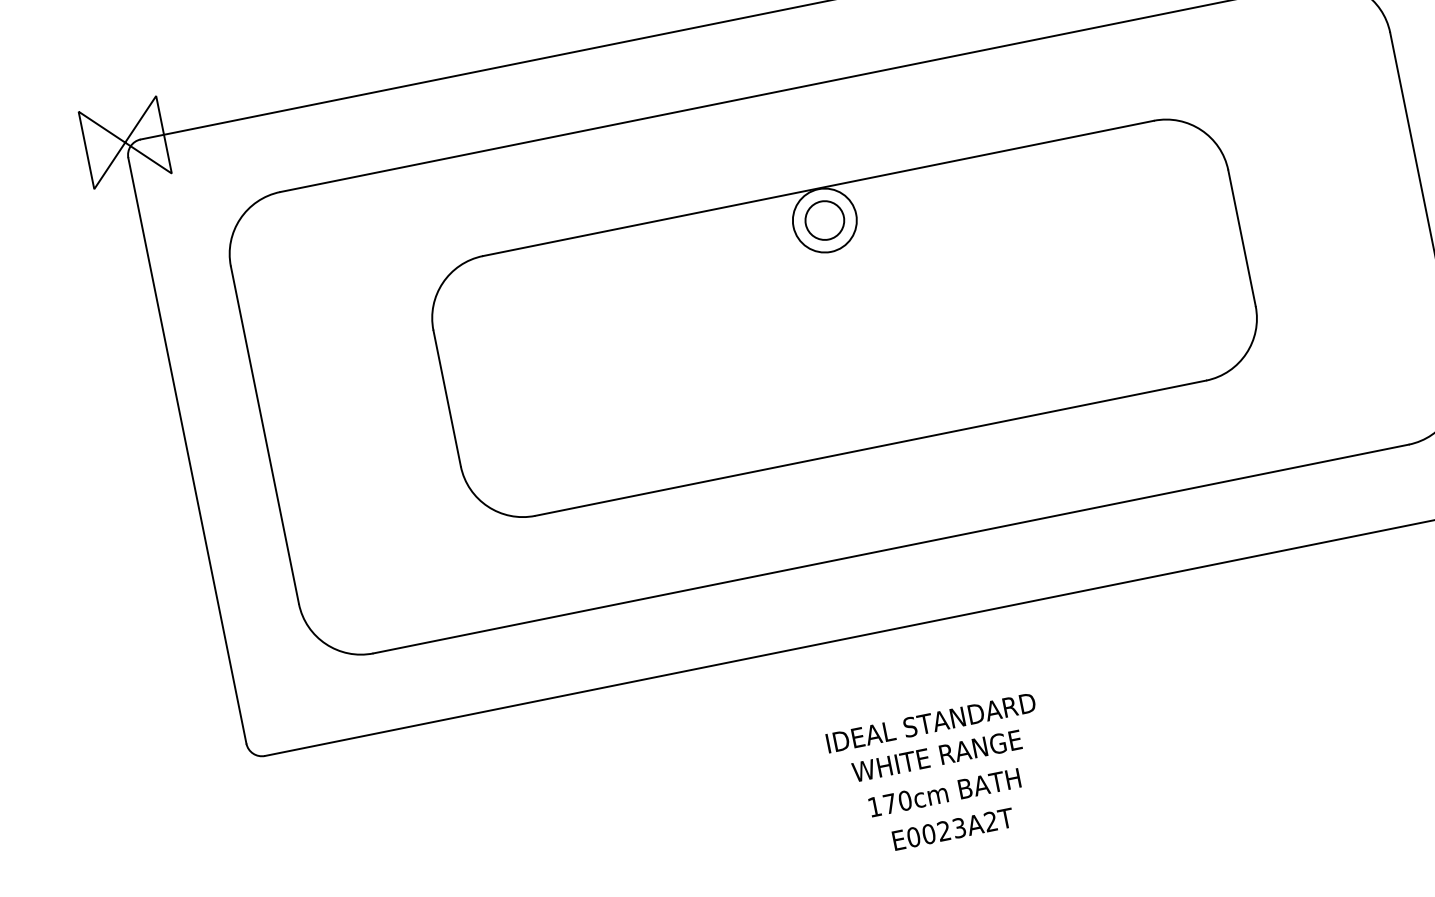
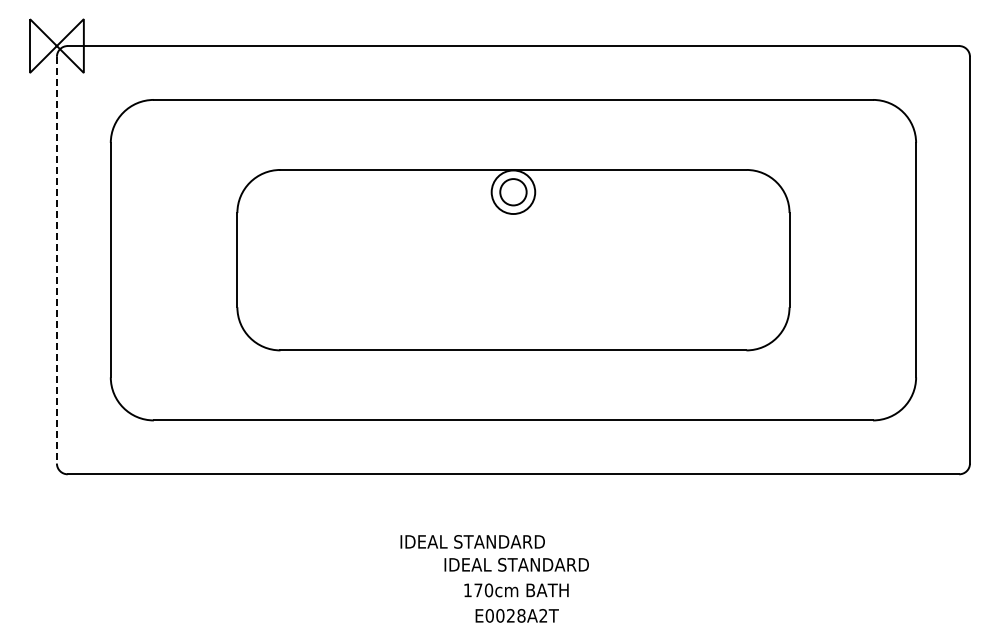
line: (186, 451) -> (56, 260), solid -> dashed
text: (930, 722) -> (472, 541), moved
text: (937, 755) -> (516, 564), WHITE RANGE -> IDEAL STANDARD
text: (959, 827) -> (521, 615), E0023A2T -> E0028A2T

